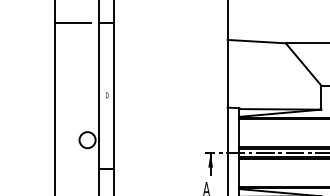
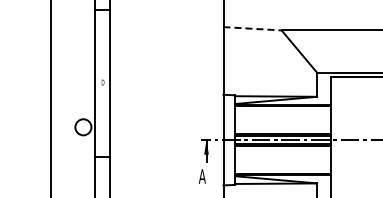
line: (72, 23) -> (68, 10), removed
line: (257, 41) -> (253, 28), solid -> dashed

